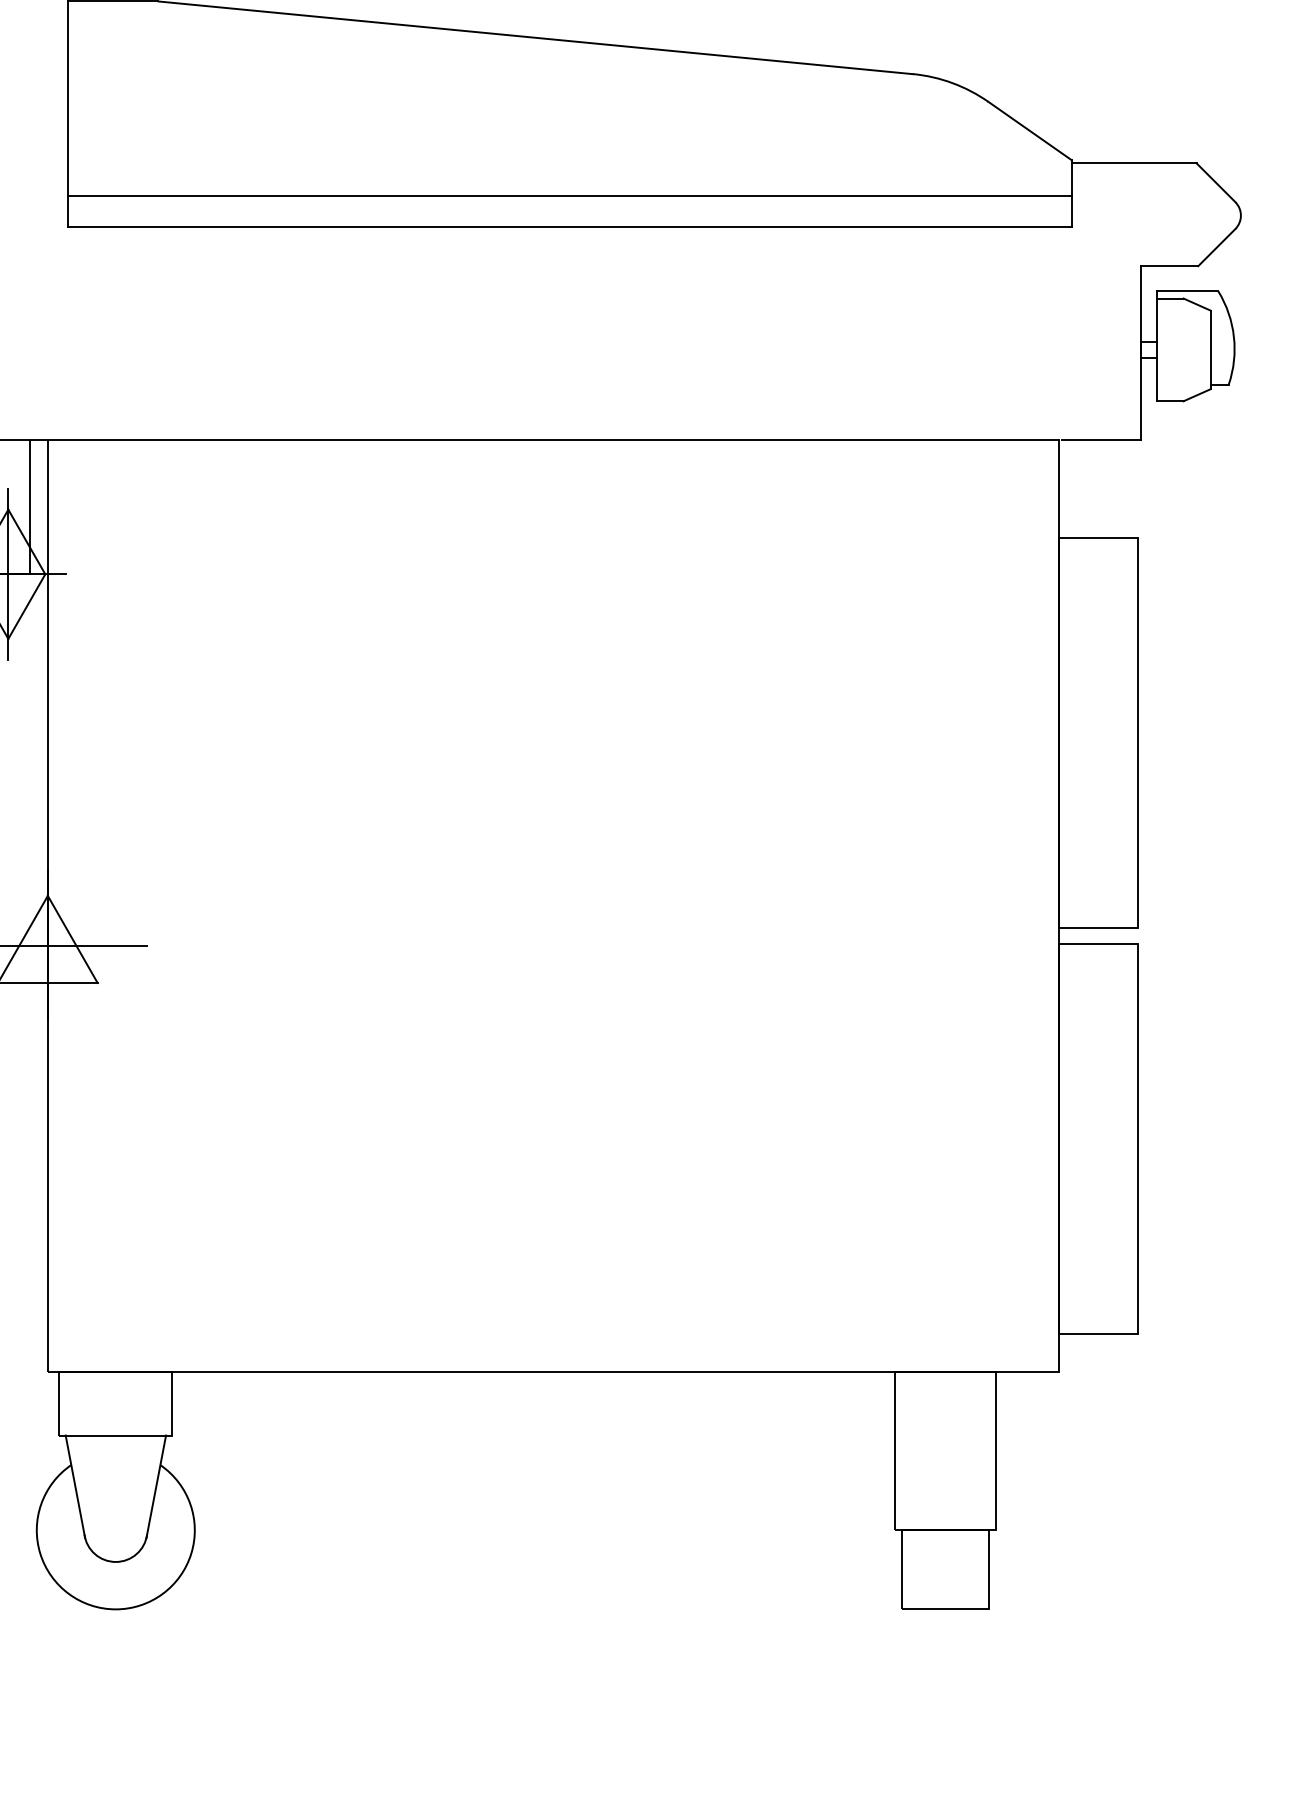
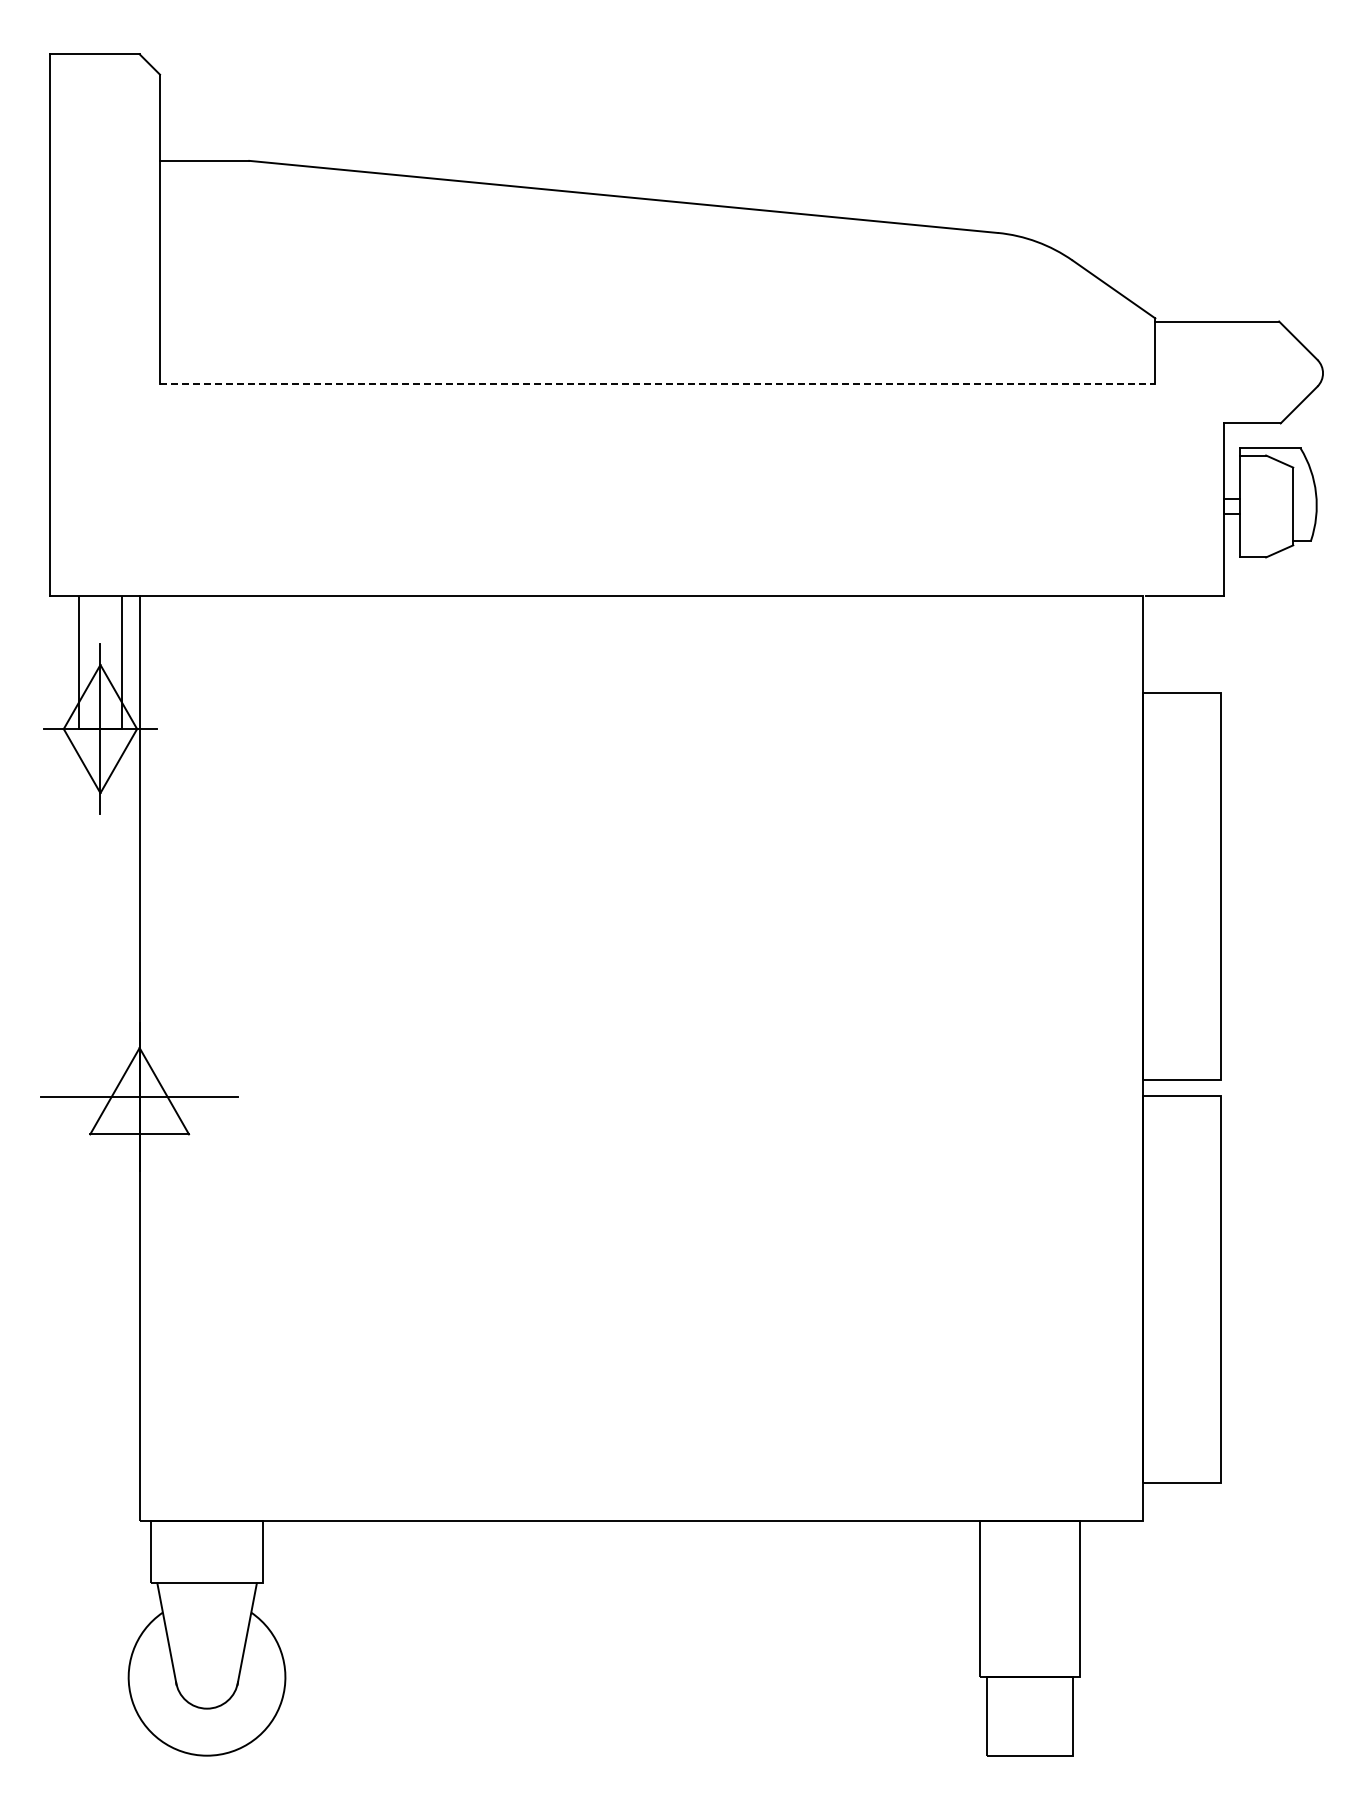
line: (569, 195) -> (657, 353), removed
line: (569, 226) -> (657, 384), solid -> dashed

